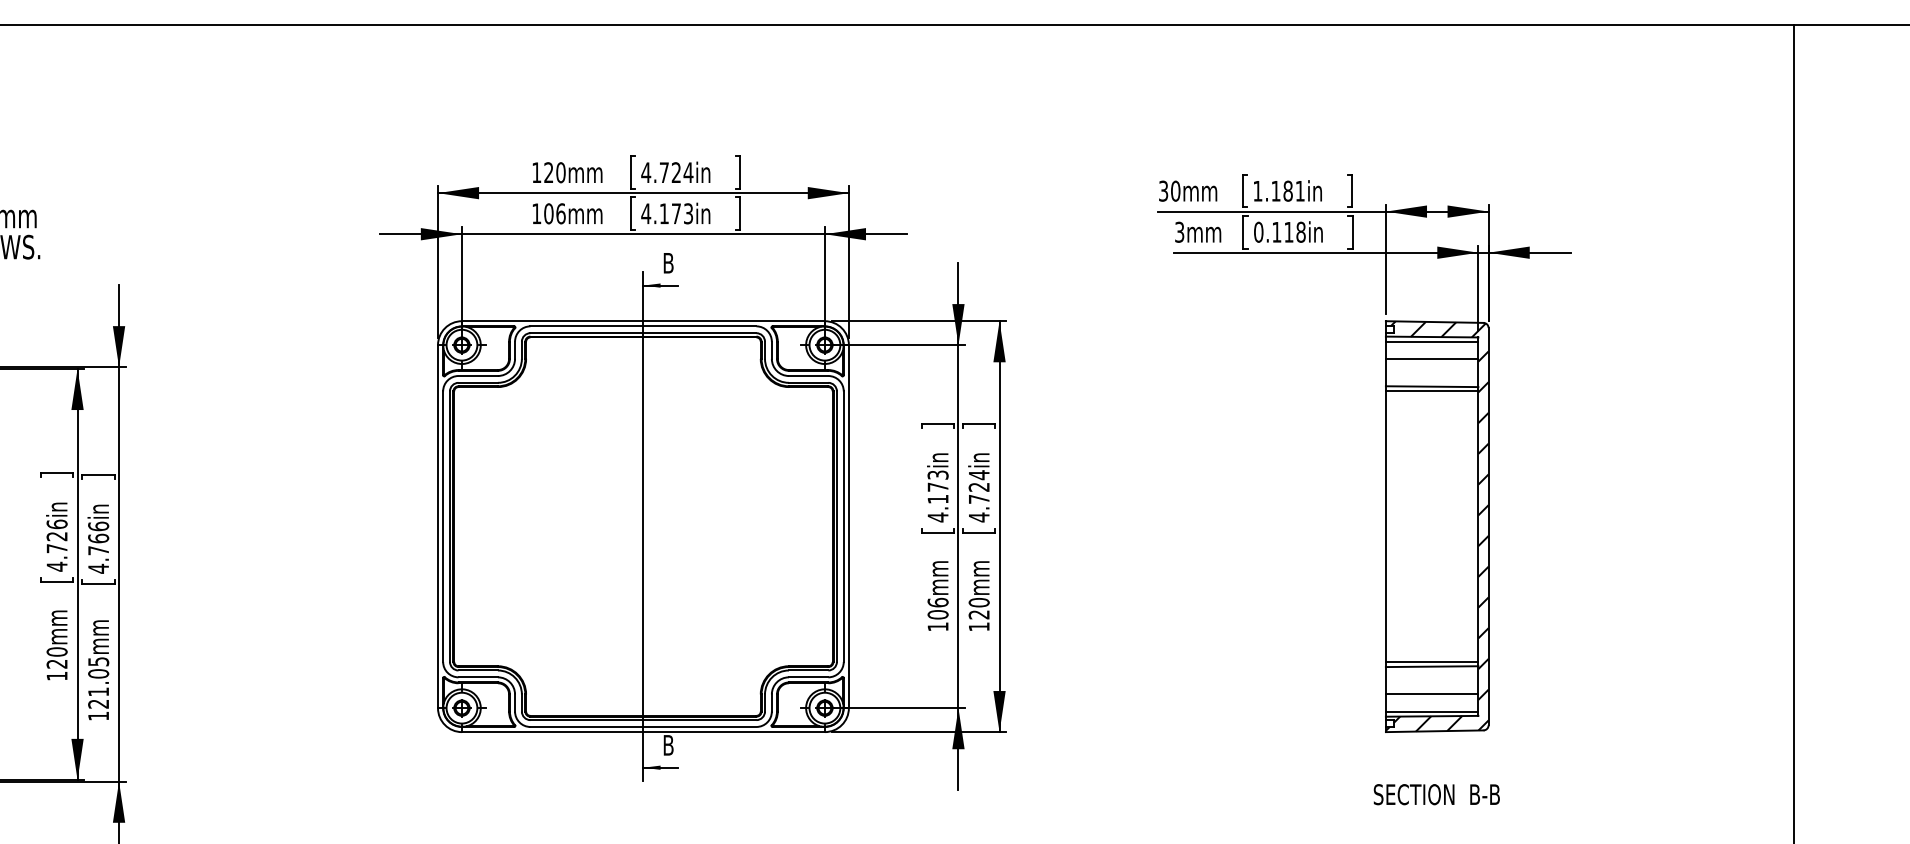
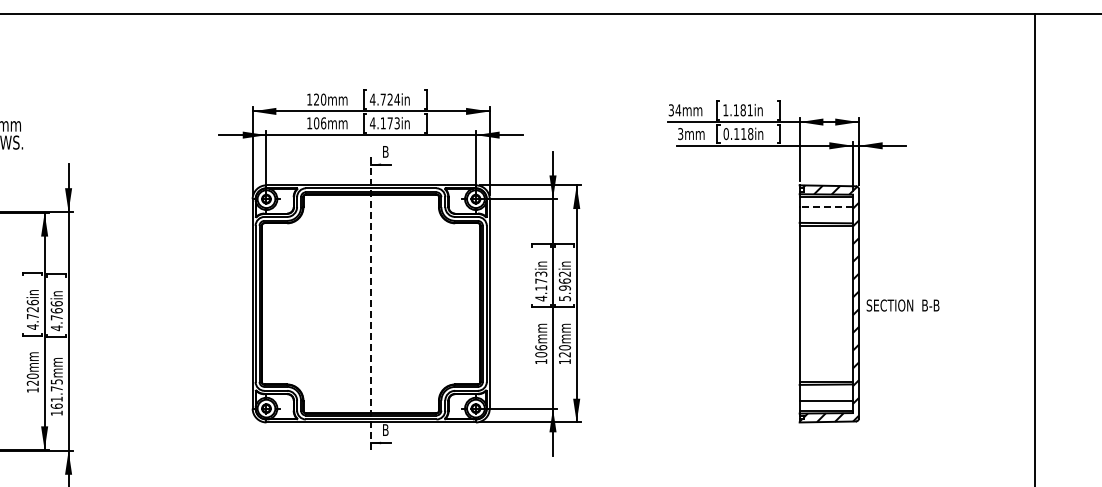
text: (1175, 191) -> (678, 110), 30mm -> 34mm
line: (1432, 359) -> (826, 207), solid -> dashed
text: (978, 496) -> (564, 286), 4.724in -> 5.962in
line: (643, 527) -> (371, 304), solid -> dashed
text: (98, 688) -> (56, 397), 121.05mm -> 161.75mm
text: (1435, 794) -> (902, 305), moved

